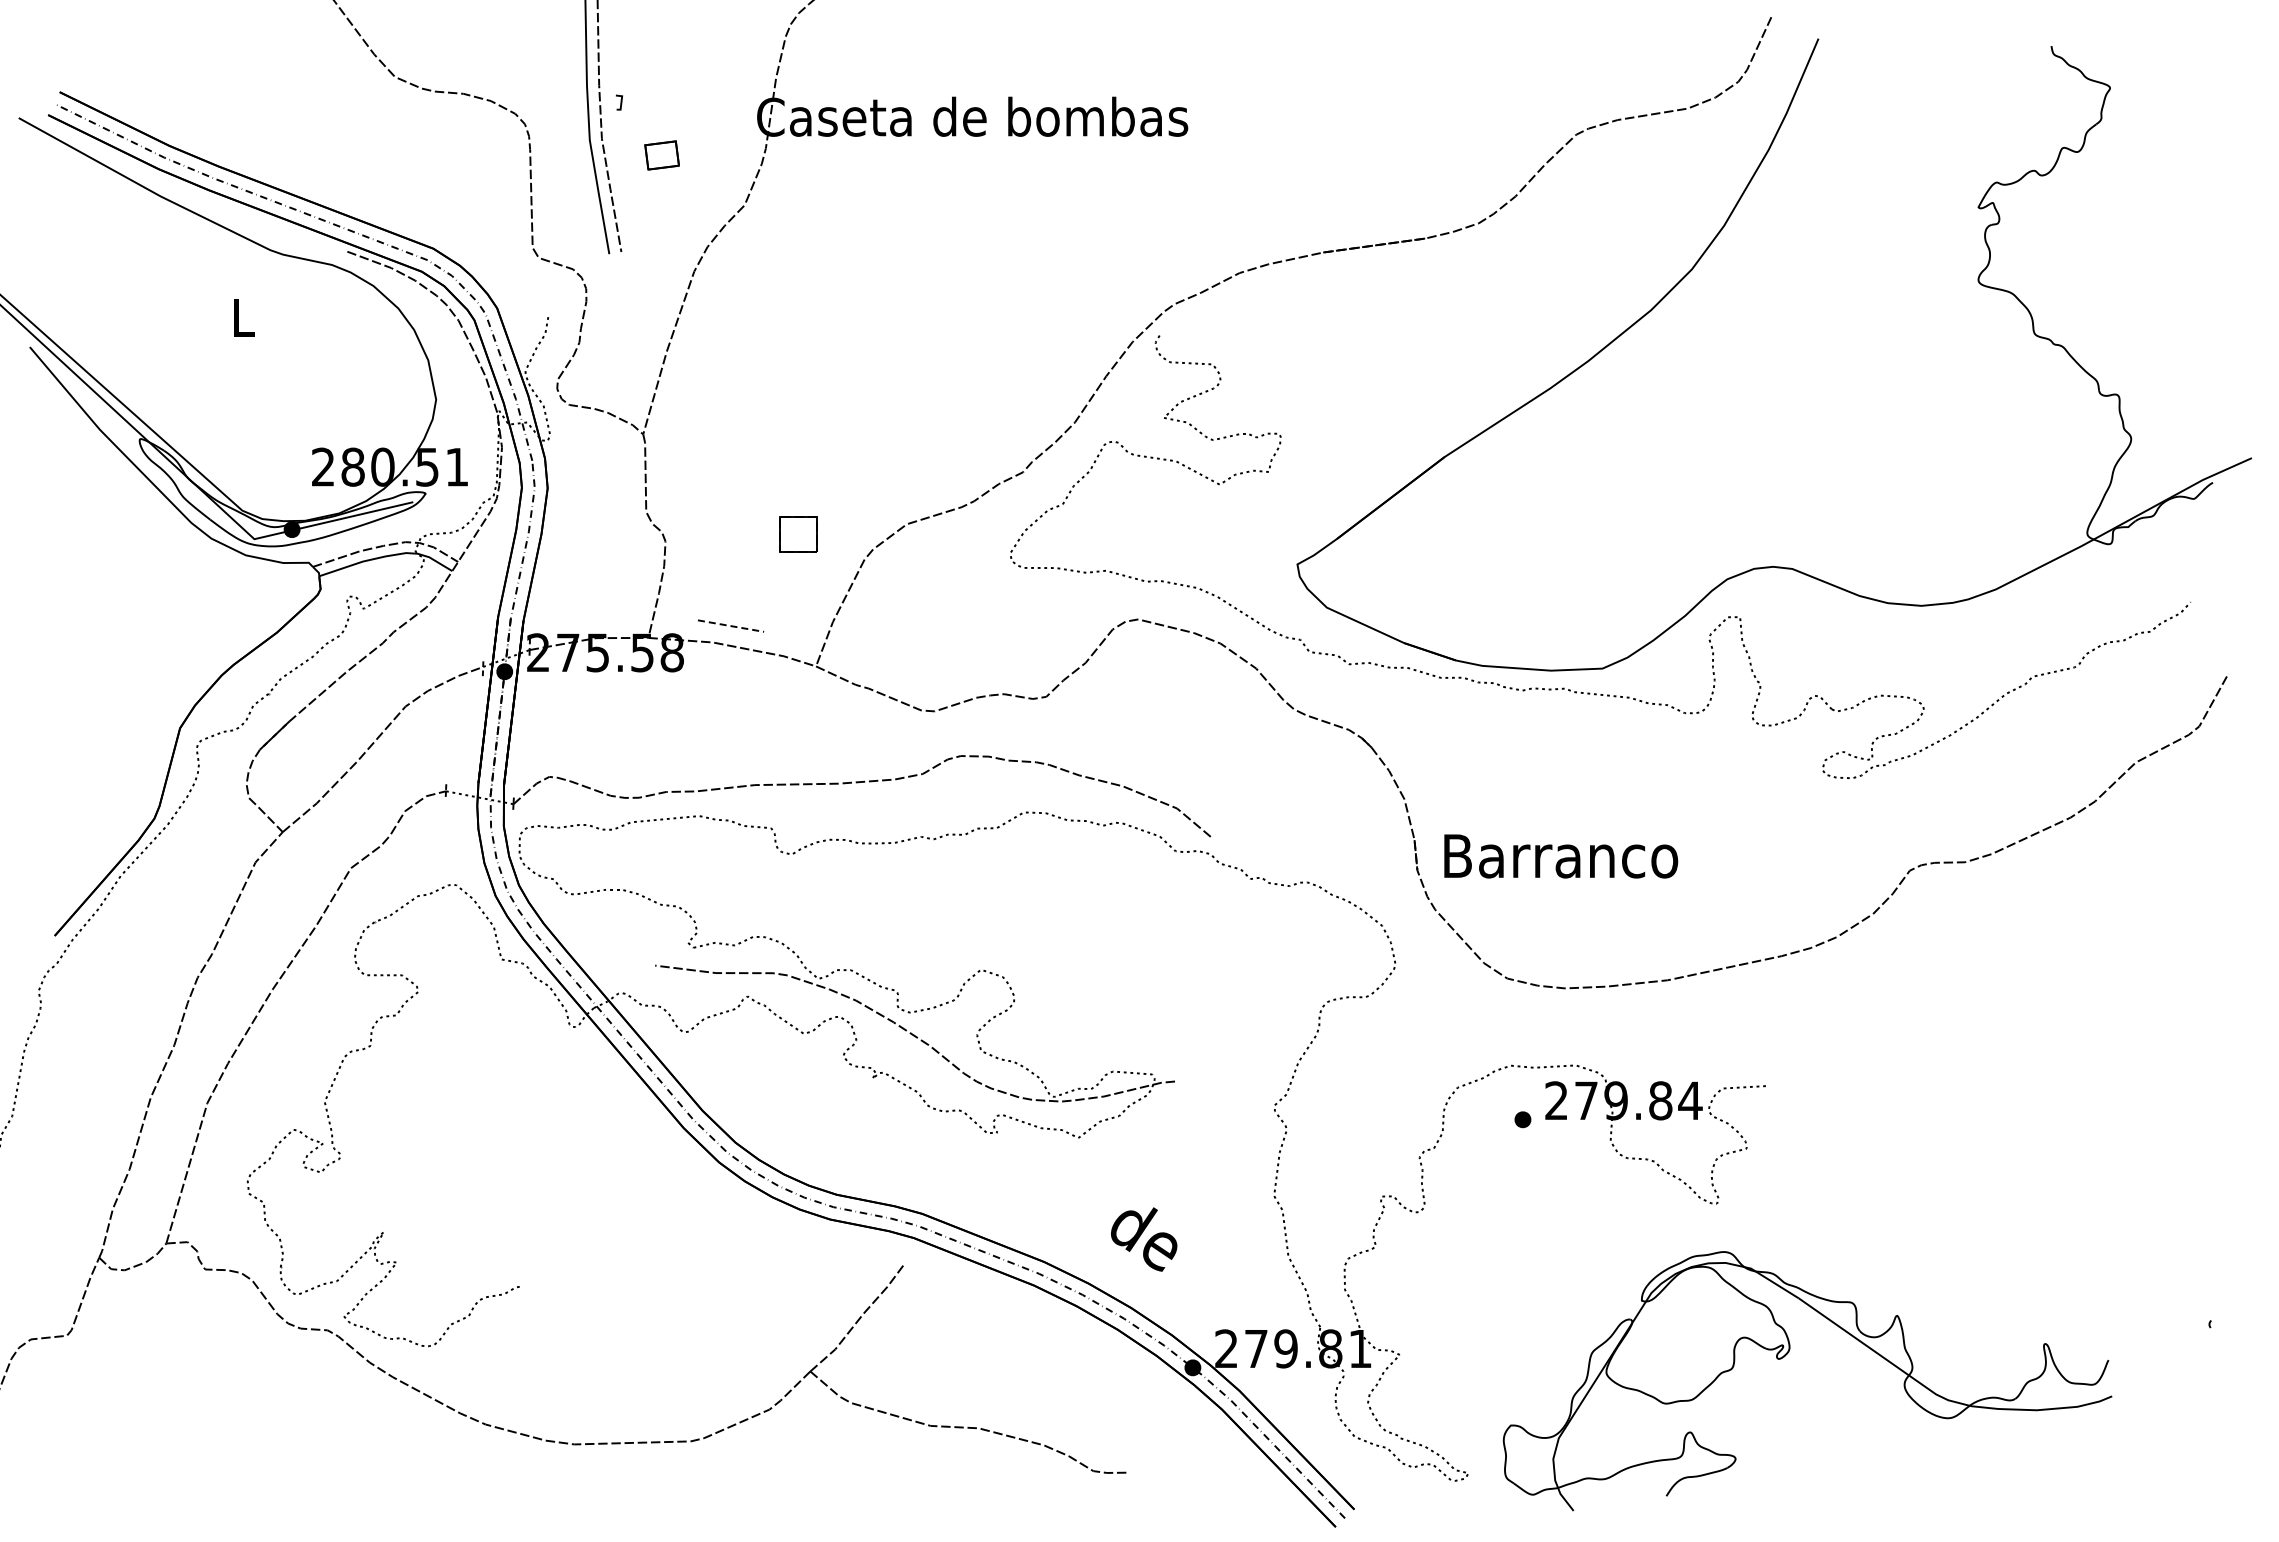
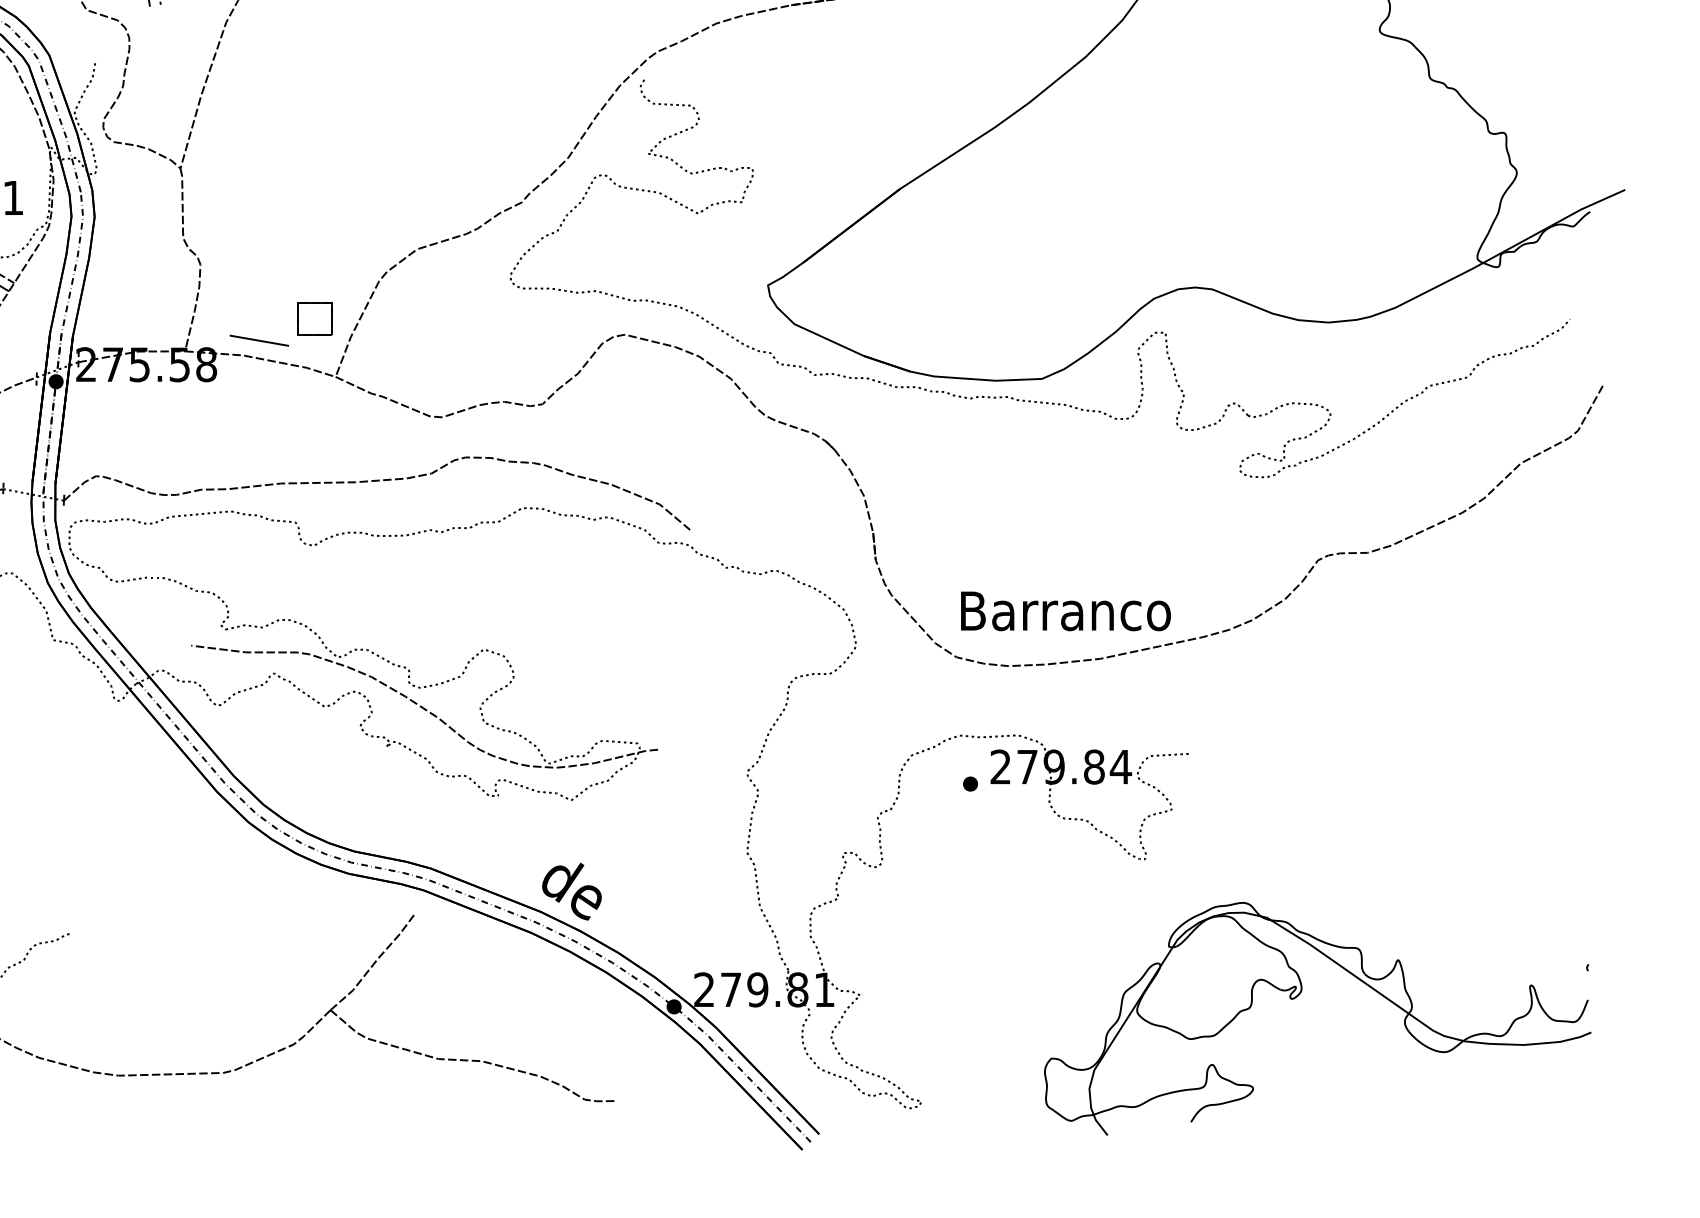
part: (798, 534) -> (315, 318), moved
line: (731, 626) -> (259, 341), dashed -> solid
text: (1561, 856) -> (1066, 611), moved
text: (1144, 1239) -> (572, 891), moved
part: (1784, 1357) -> (1297, 997), moved

